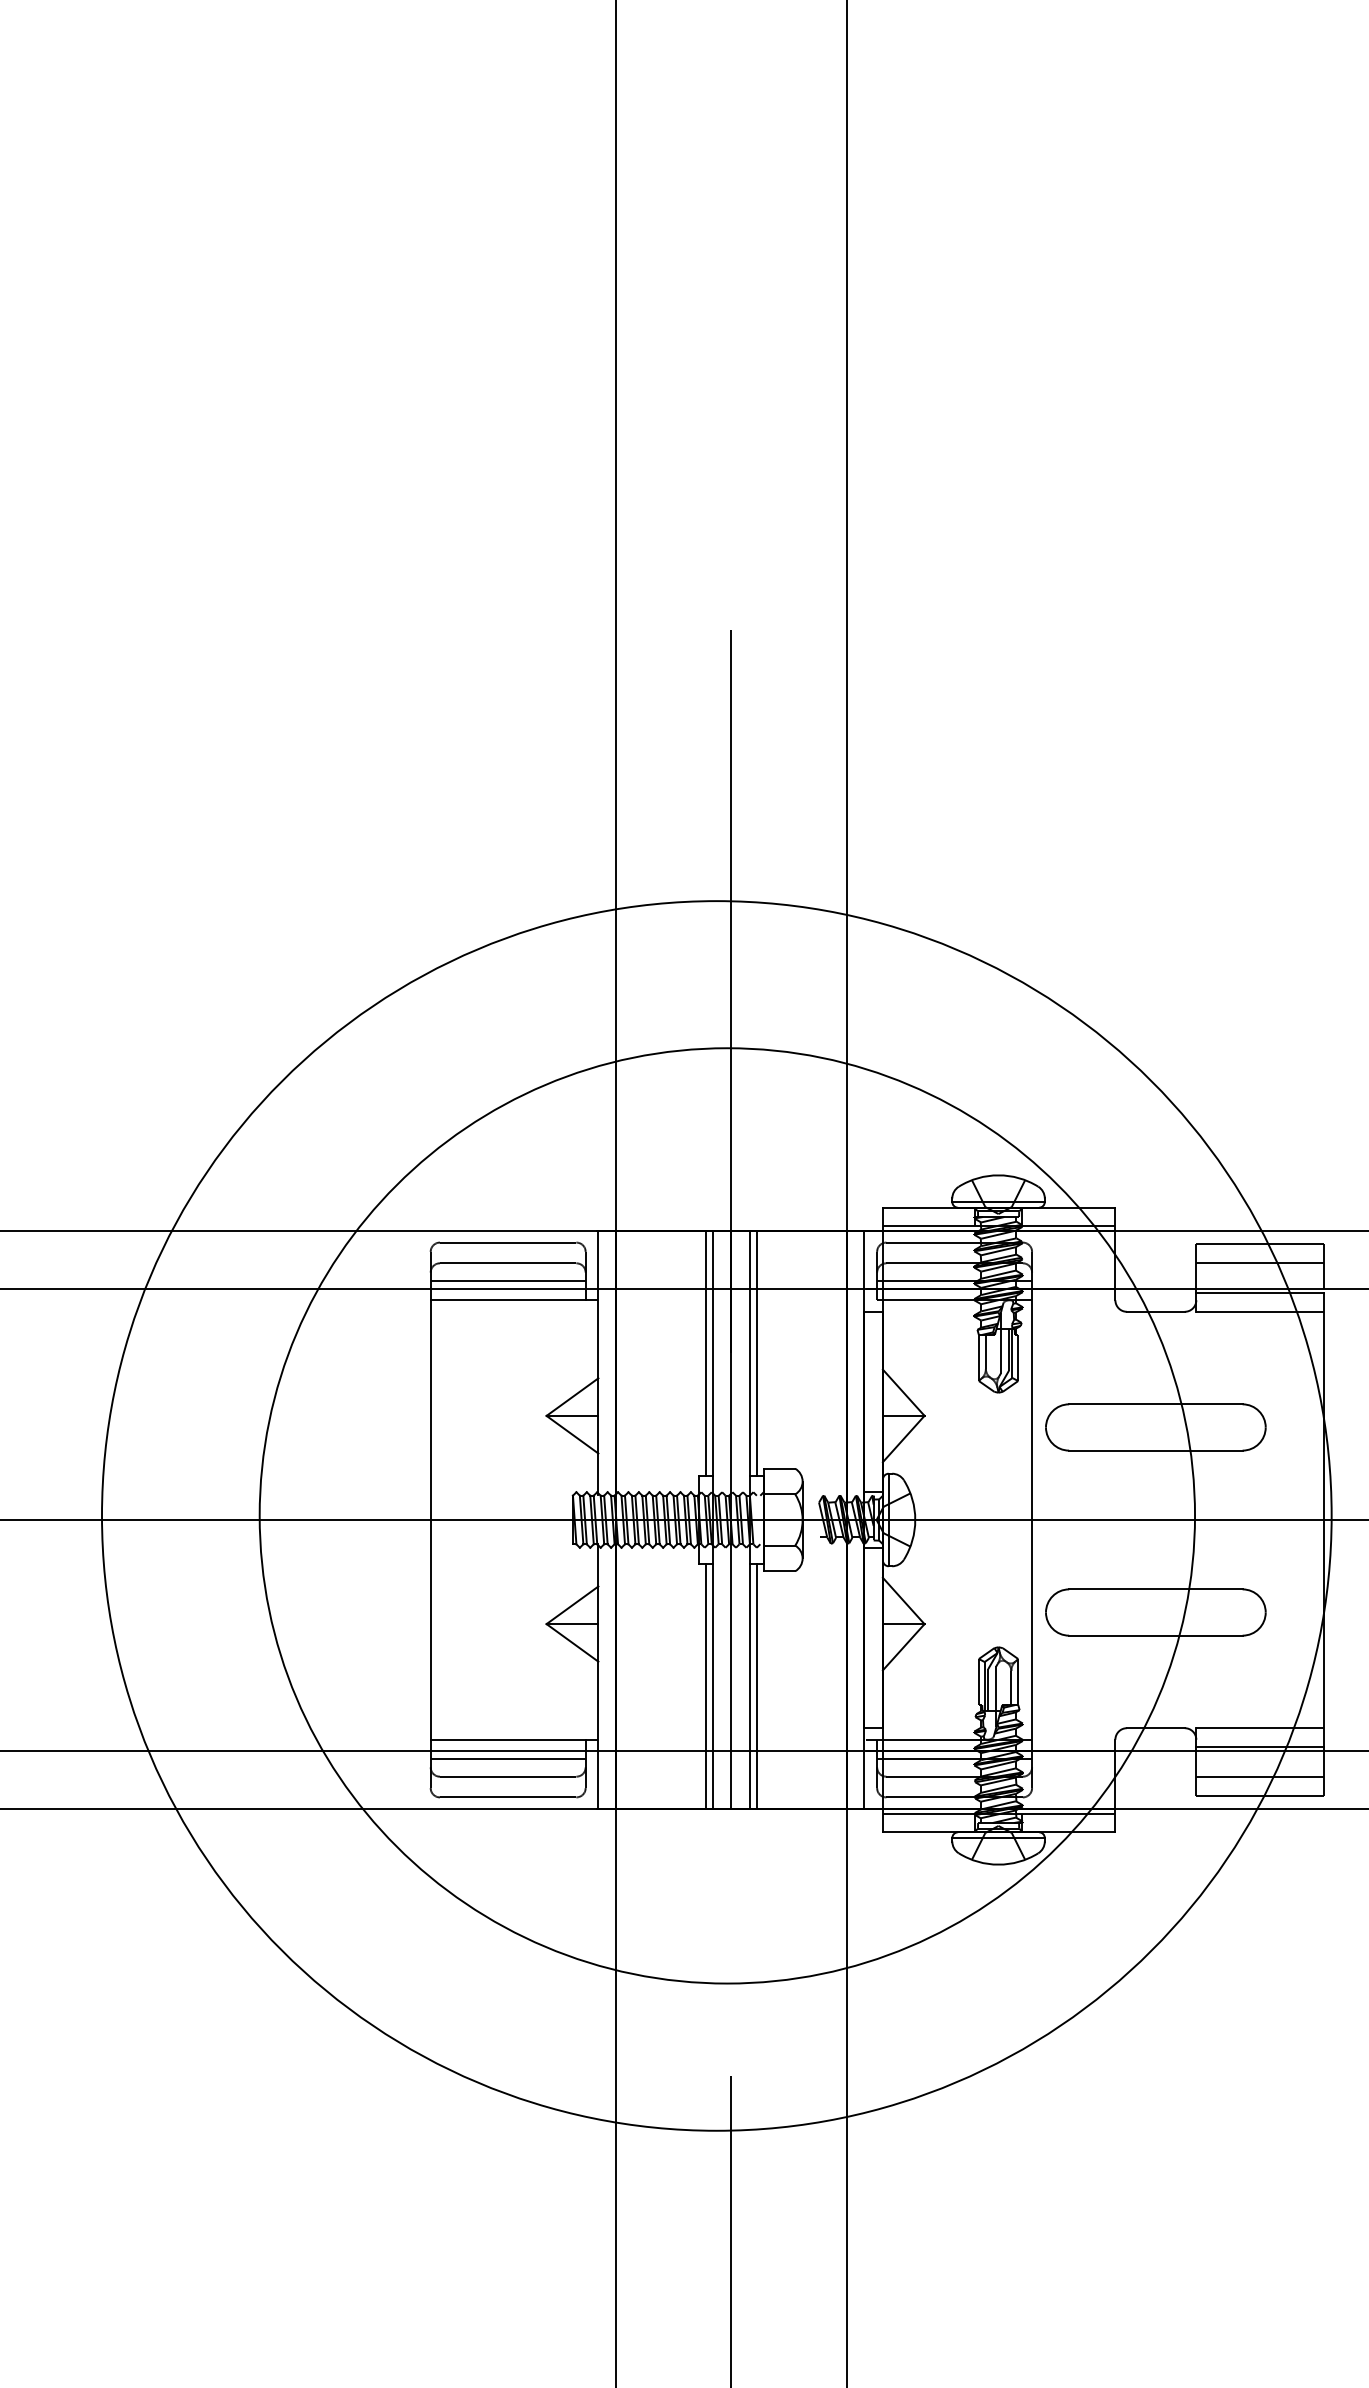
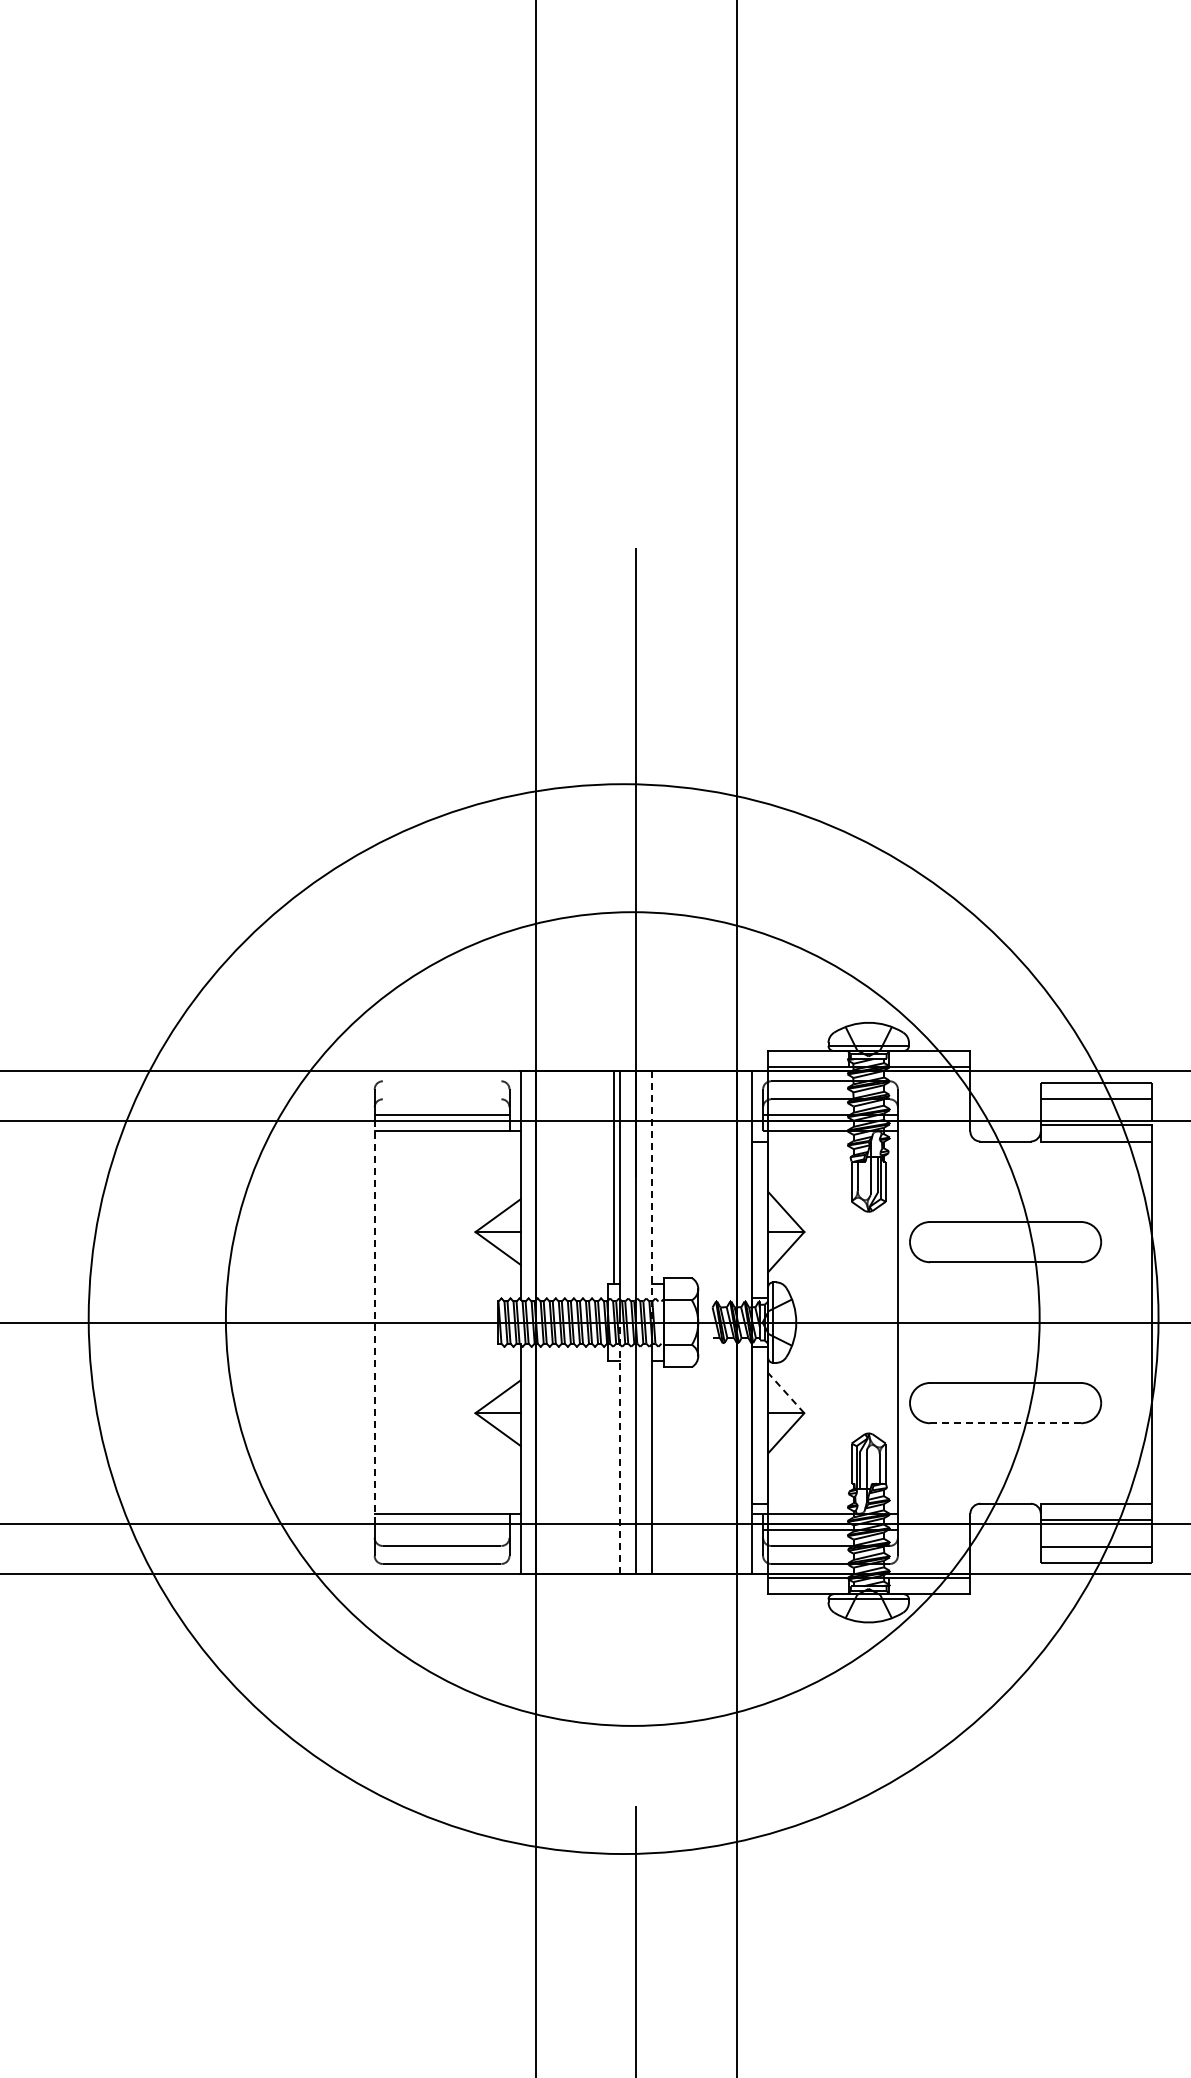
line: (507, 1242) -> (441, 1081), removed
line: (507, 1263) -> (441, 1099), removed
line: (756, 1353) -> (658, 1177), removed
line: (750, 1375) -> (652, 1196), solid -> dashed
line: (430, 1519) -> (374, 1322), solid -> dashed
line: (902, 1600) -> (785, 1392), solid -> dashed
line: (1155, 1635) -> (1005, 1423), solid -> dashed
line: (713, 1664) -> (620, 1448), solid -> dashed
line: (706, 1686) -> (614, 1467), removed
line: (756, 1686) -> (658, 1467), removed
line: (507, 1758) -> (441, 1530), removed

